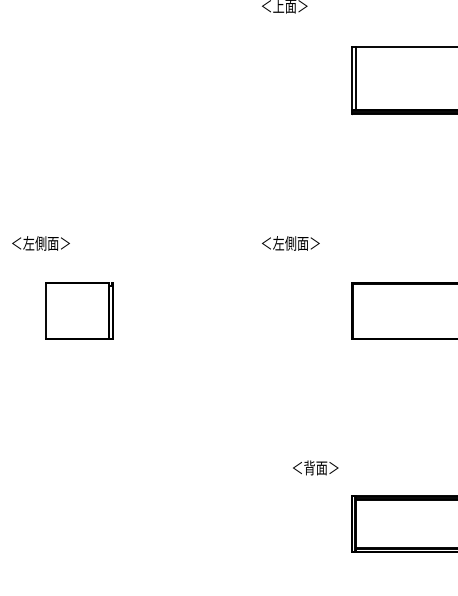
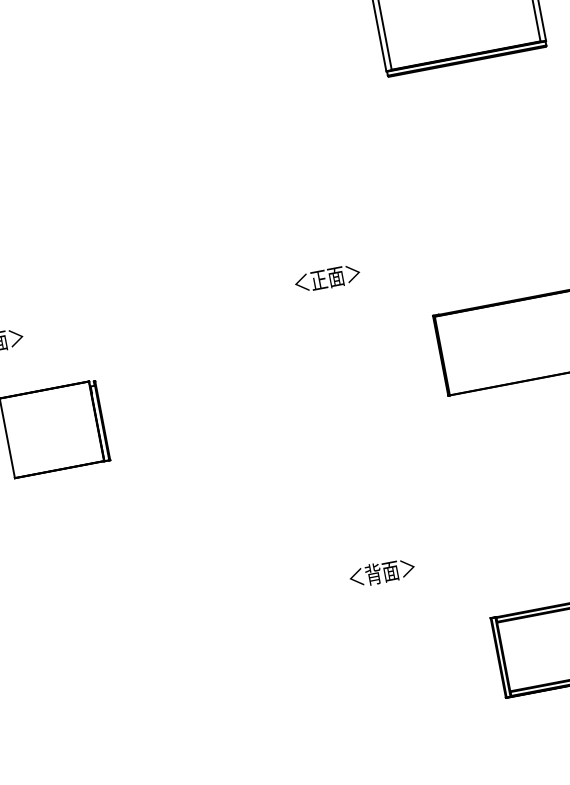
text: (296, 243) -> (344, 275), ＜左側面＞ -> ＜正面＞
text: (315, 467) -> (381, 572), moved

